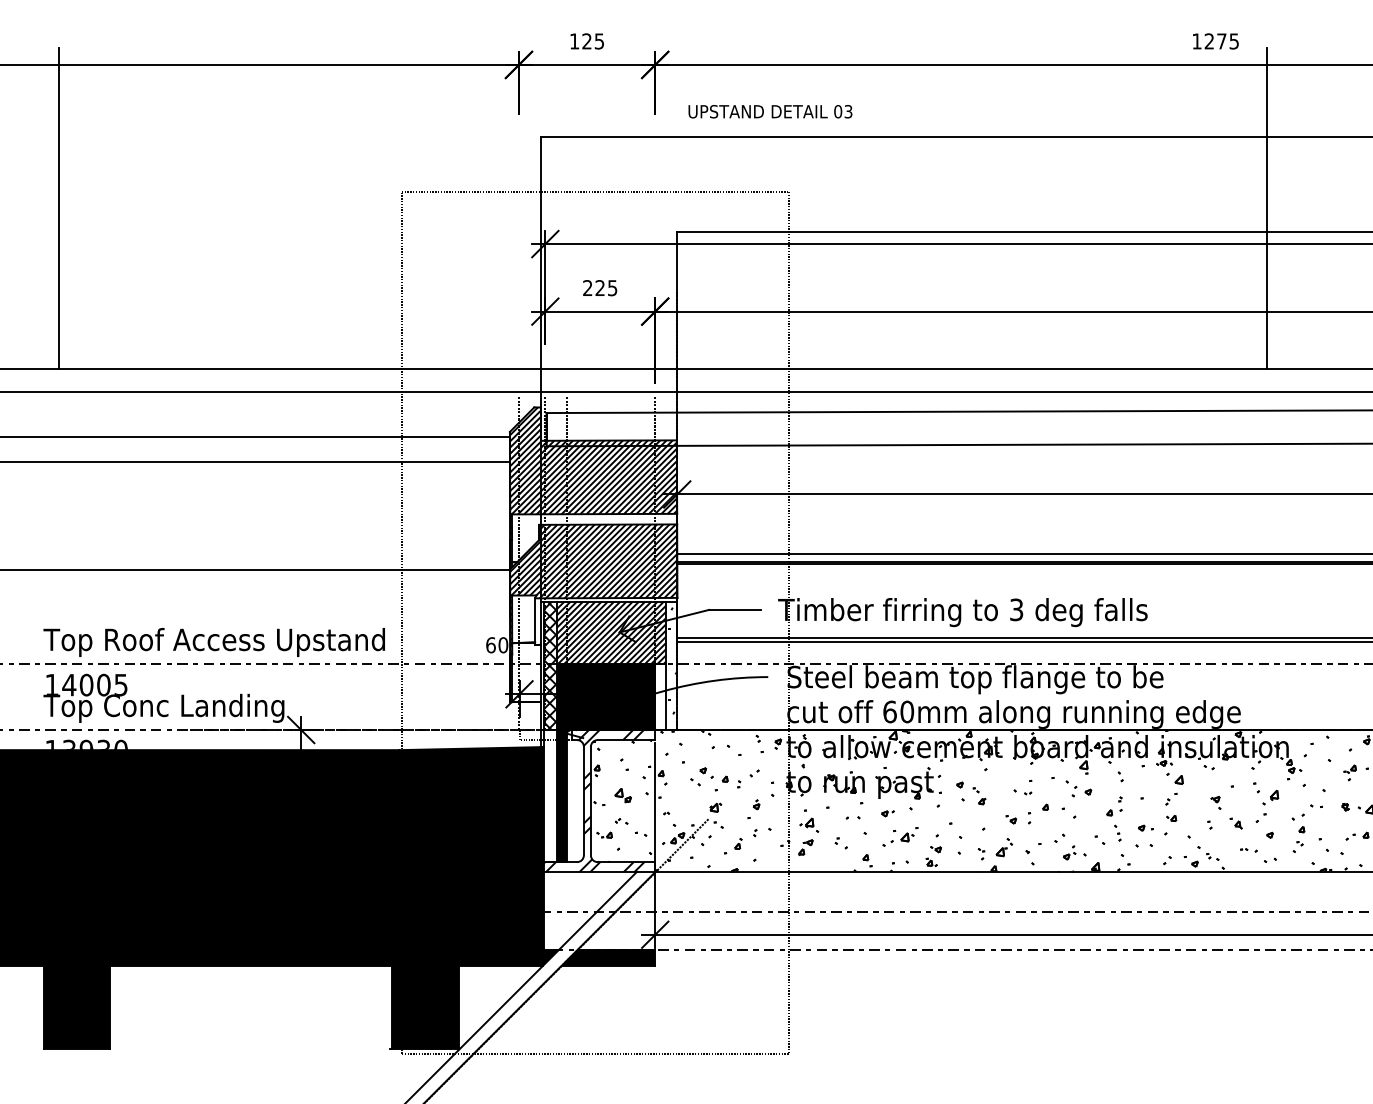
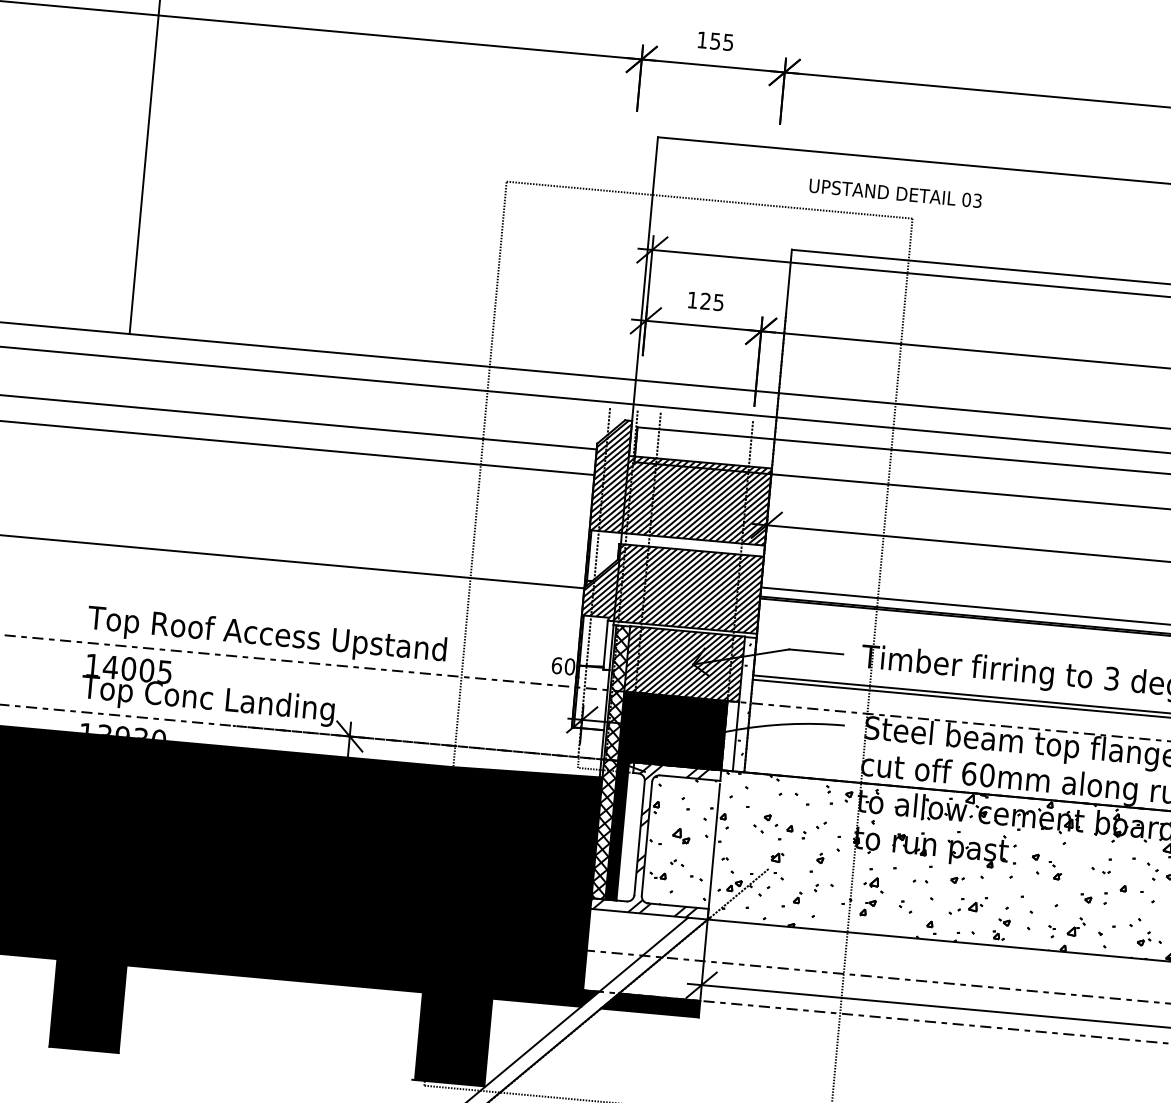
text: (586, 41) -> (714, 41), 125 -> 155
text: (770, 111) -> (895, 193), moved
text: (587, 287) -> (692, 299), 225 -> 125
hatch: (549, 795) -> (604, 828), added

